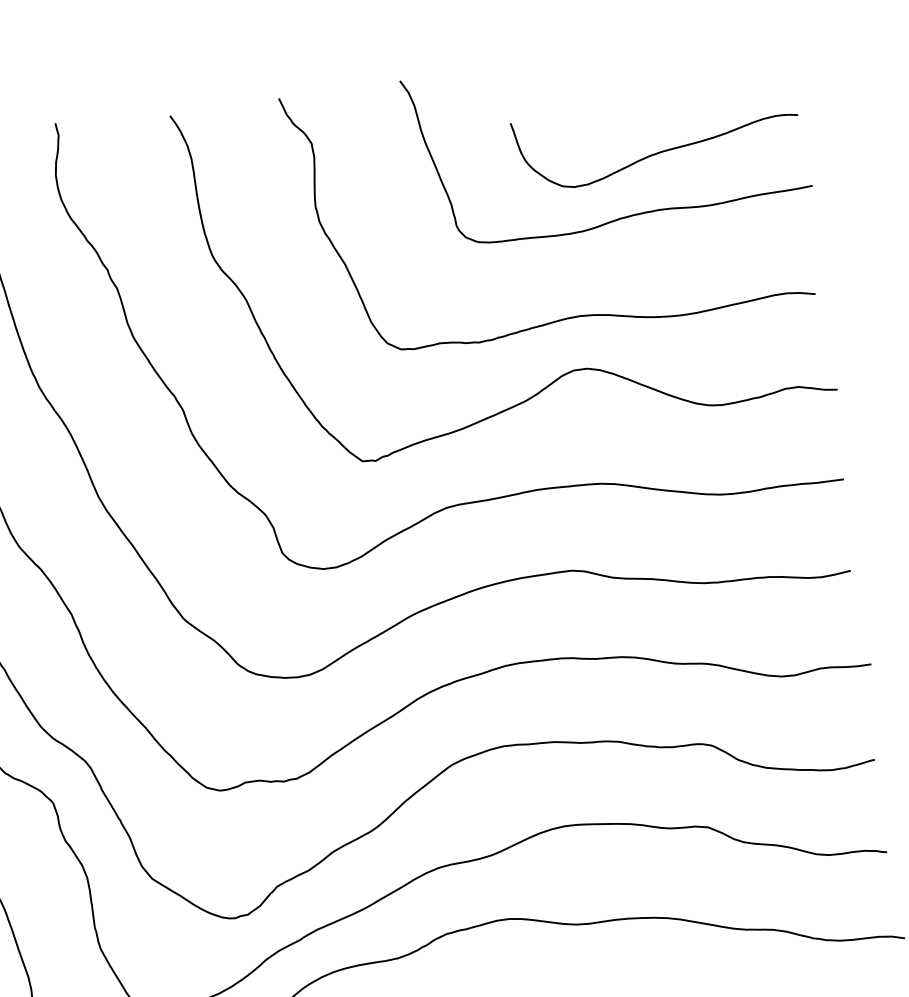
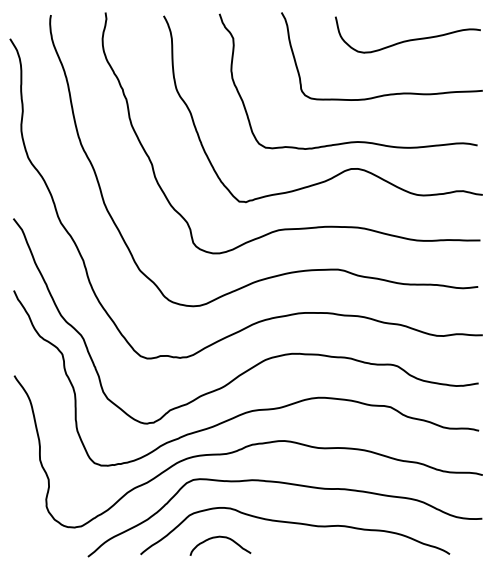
curve: (658, 150) -> (408, 39), moved

